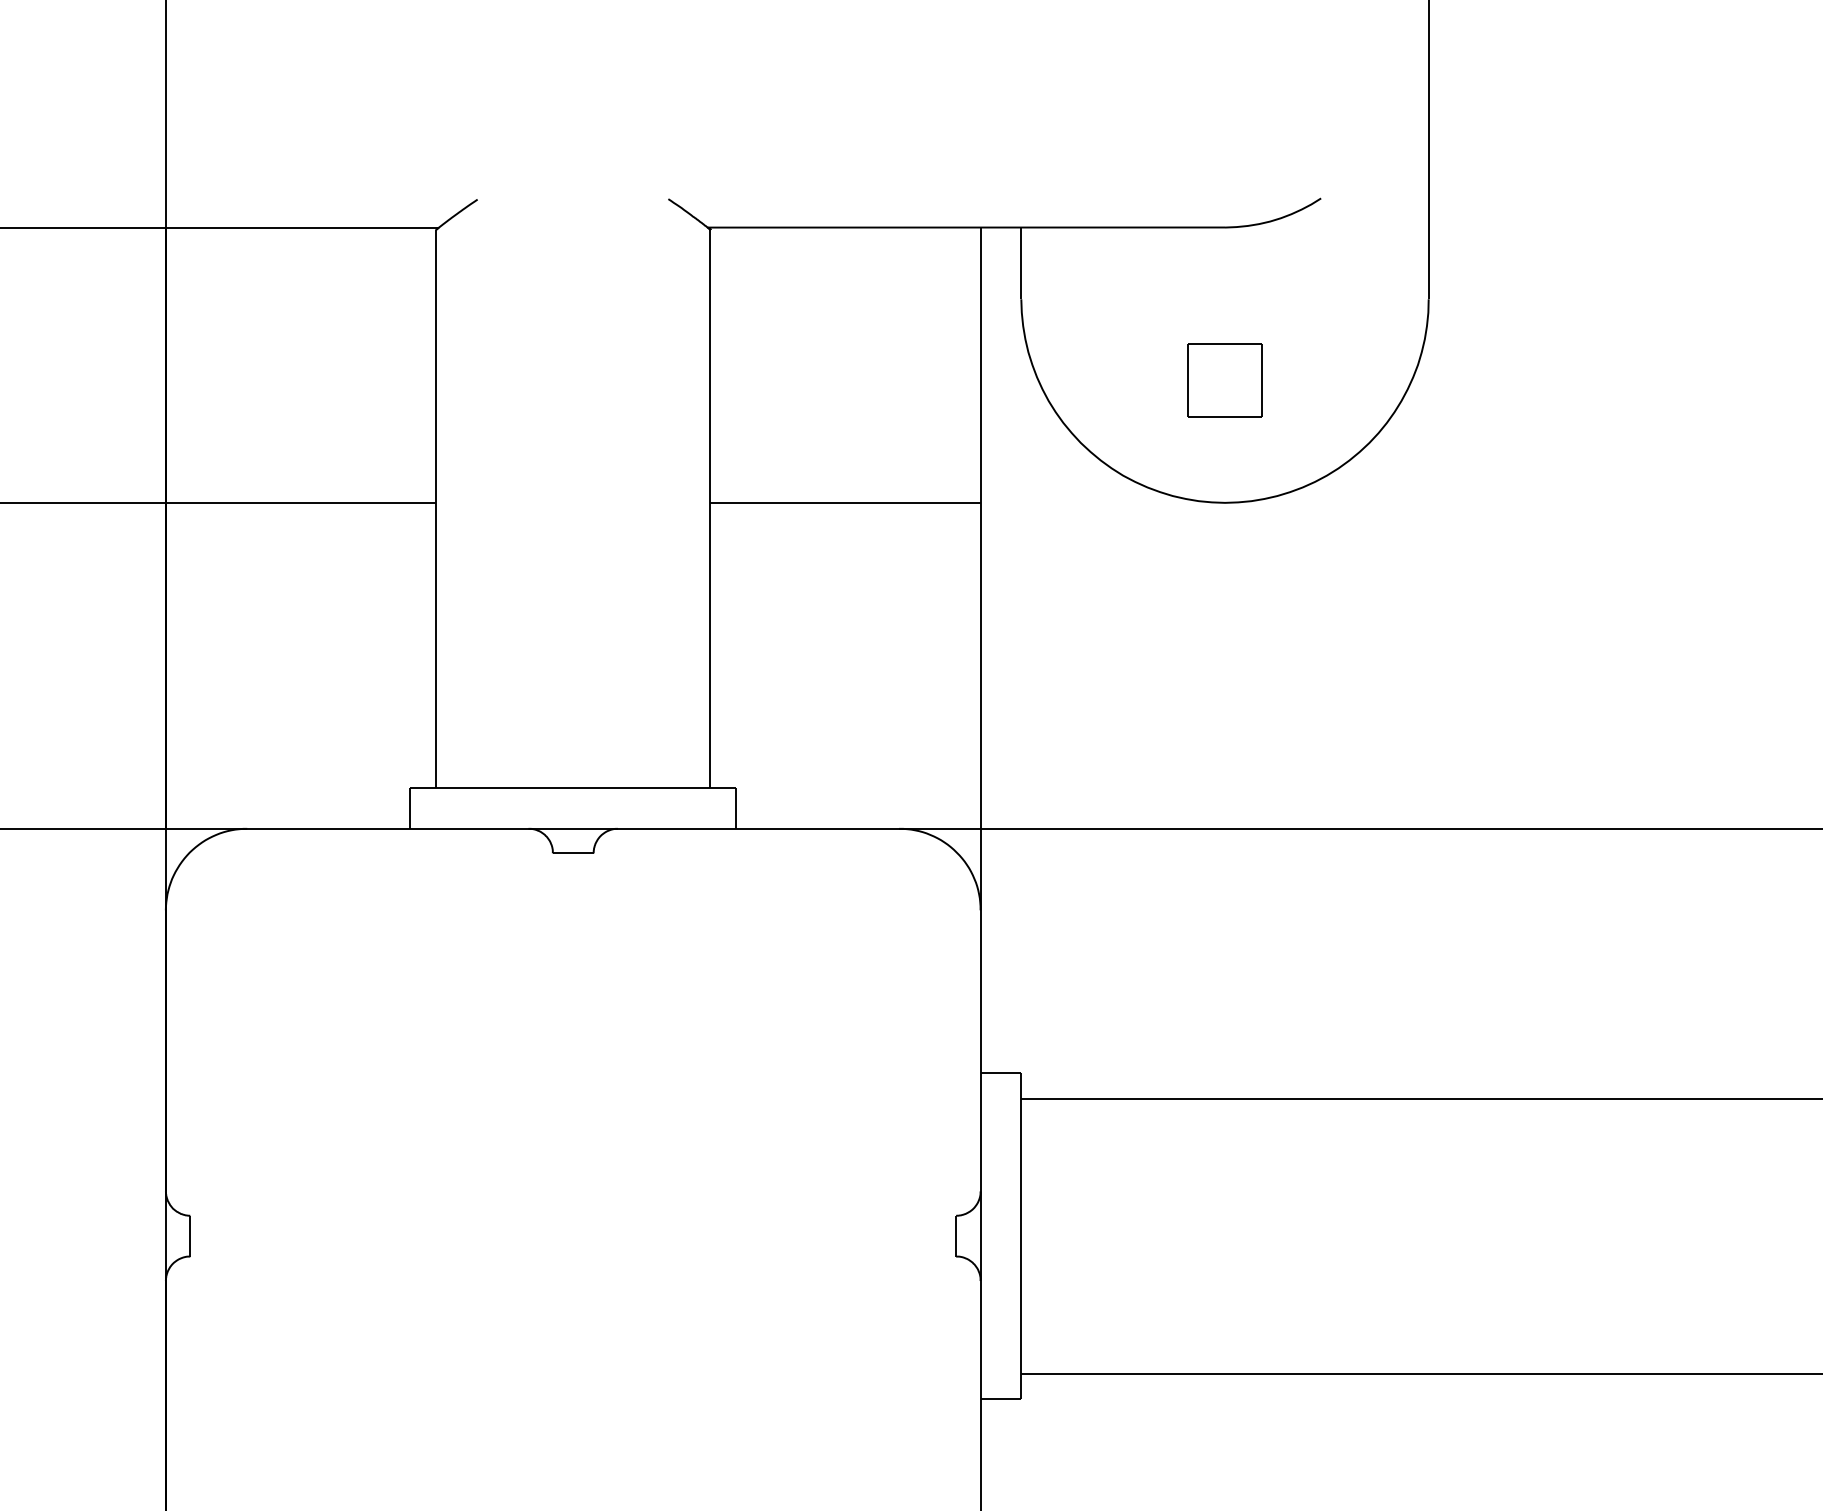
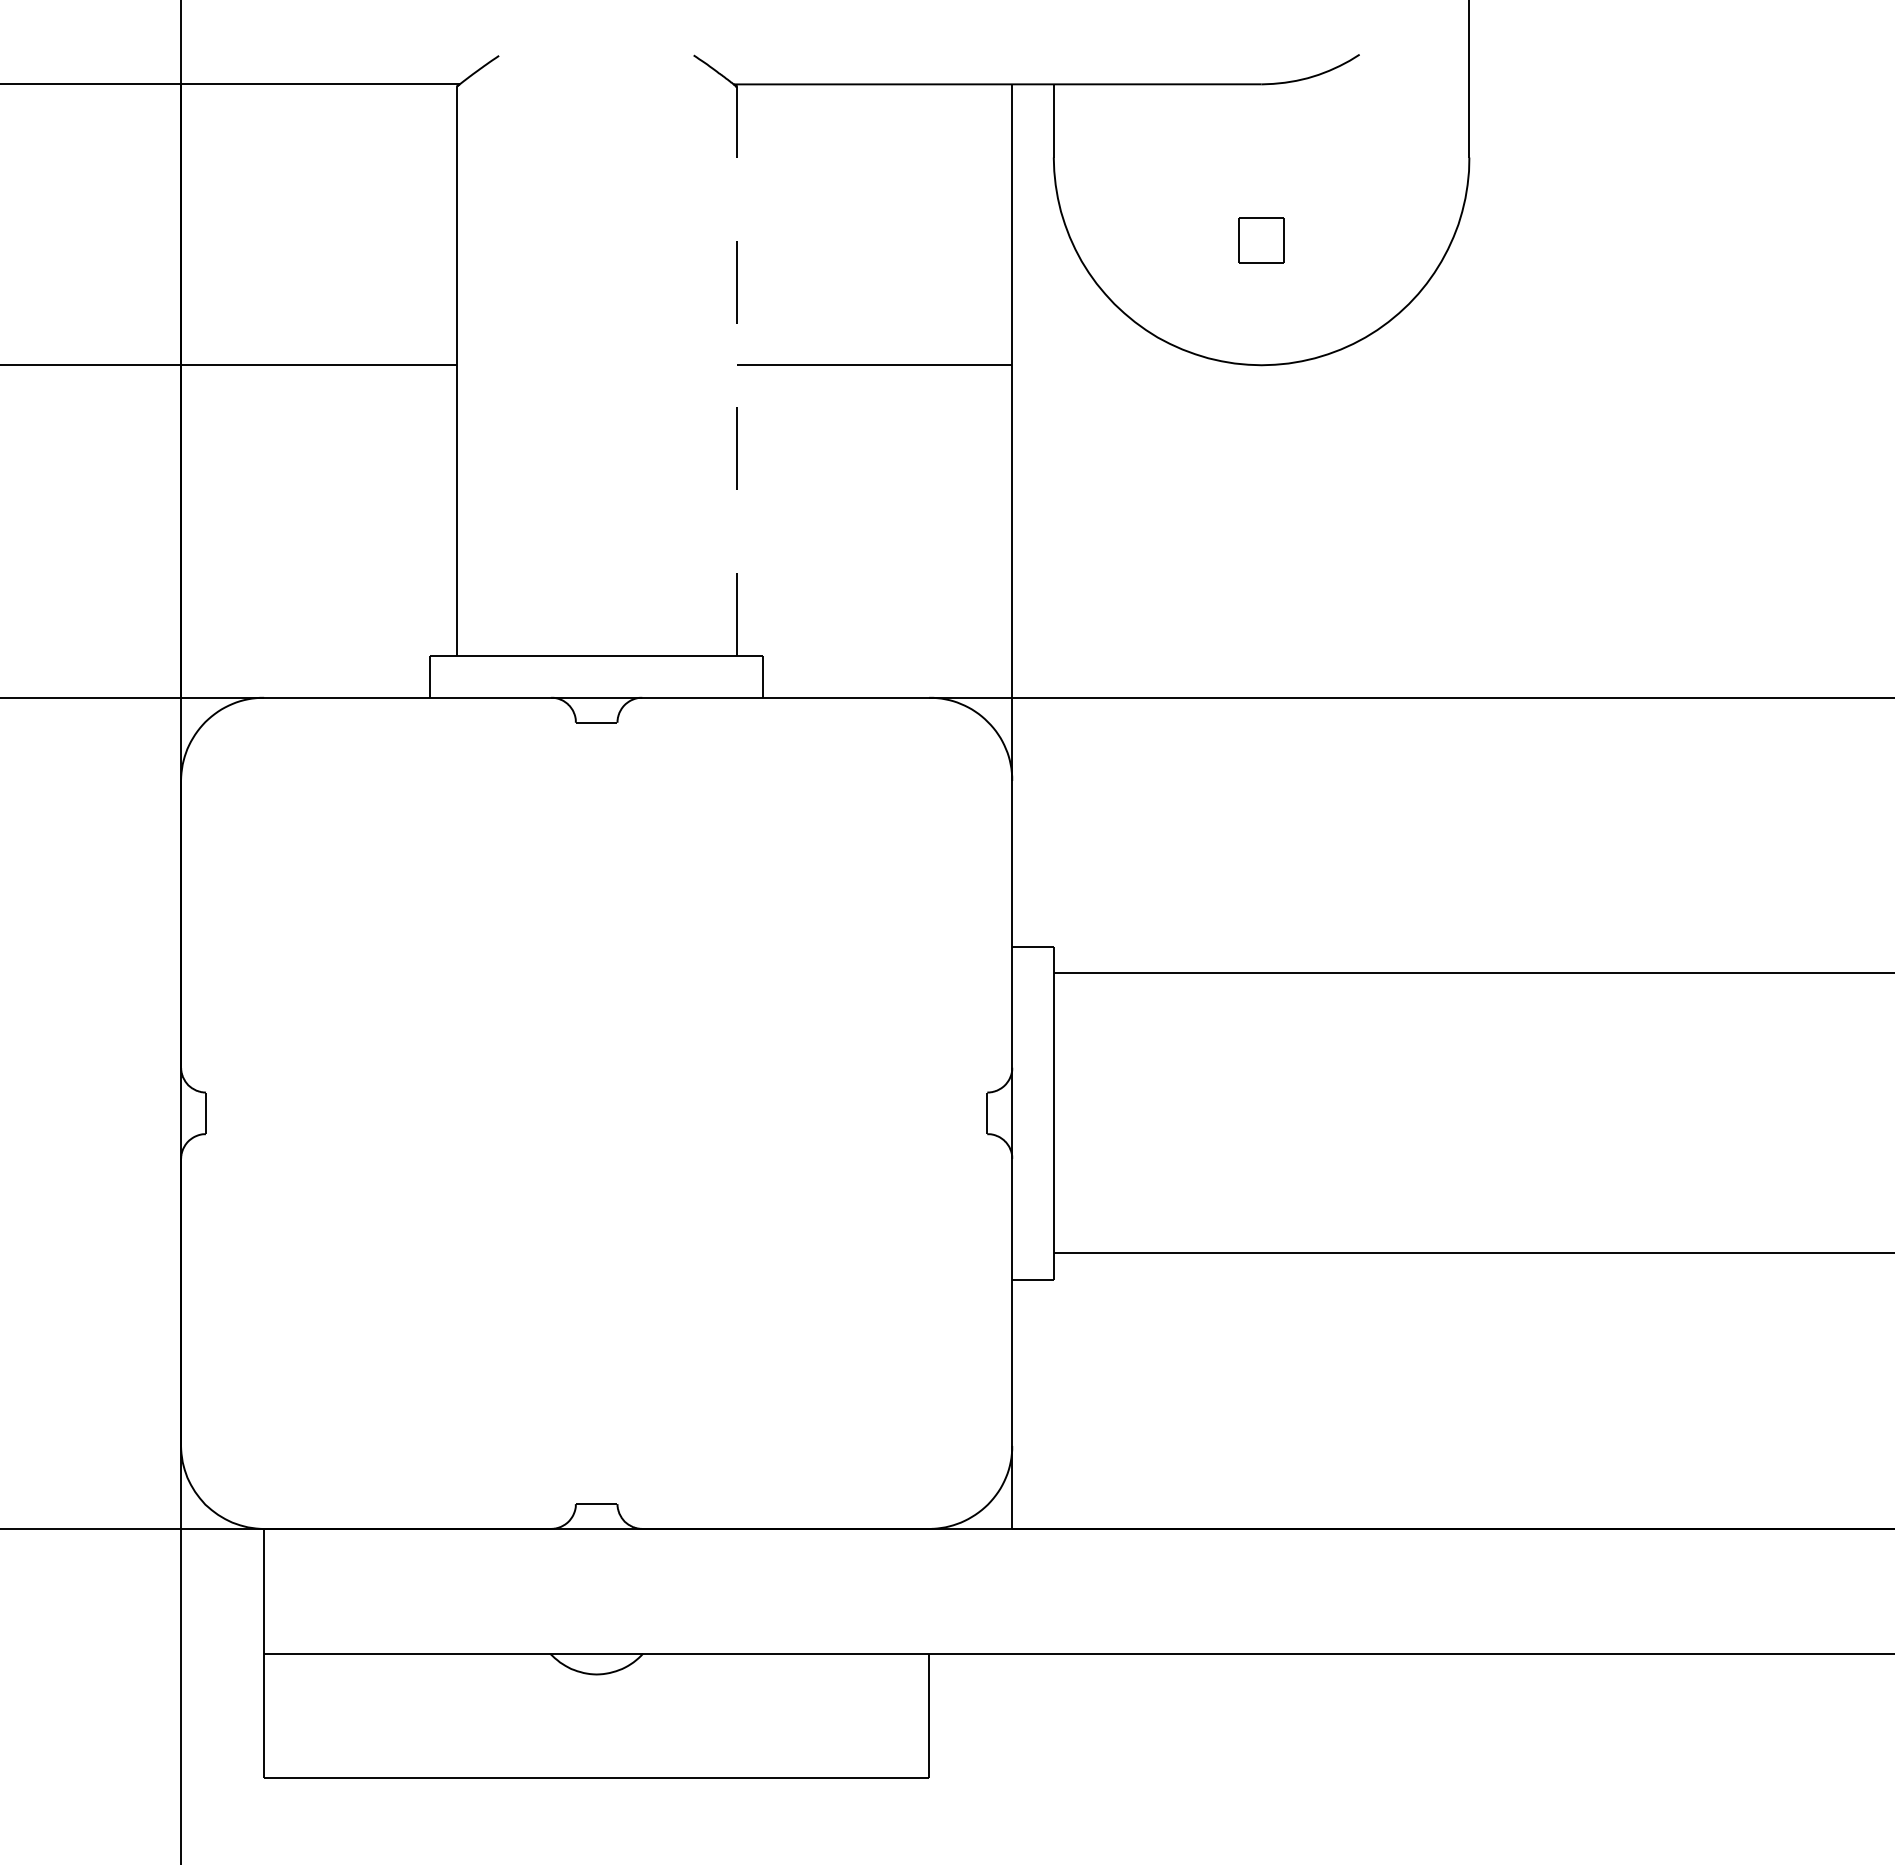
part: (1224, 380) -> (1261, 240), size x0.6
line: (710, 508) -> (736, 371), solid -> dashed

